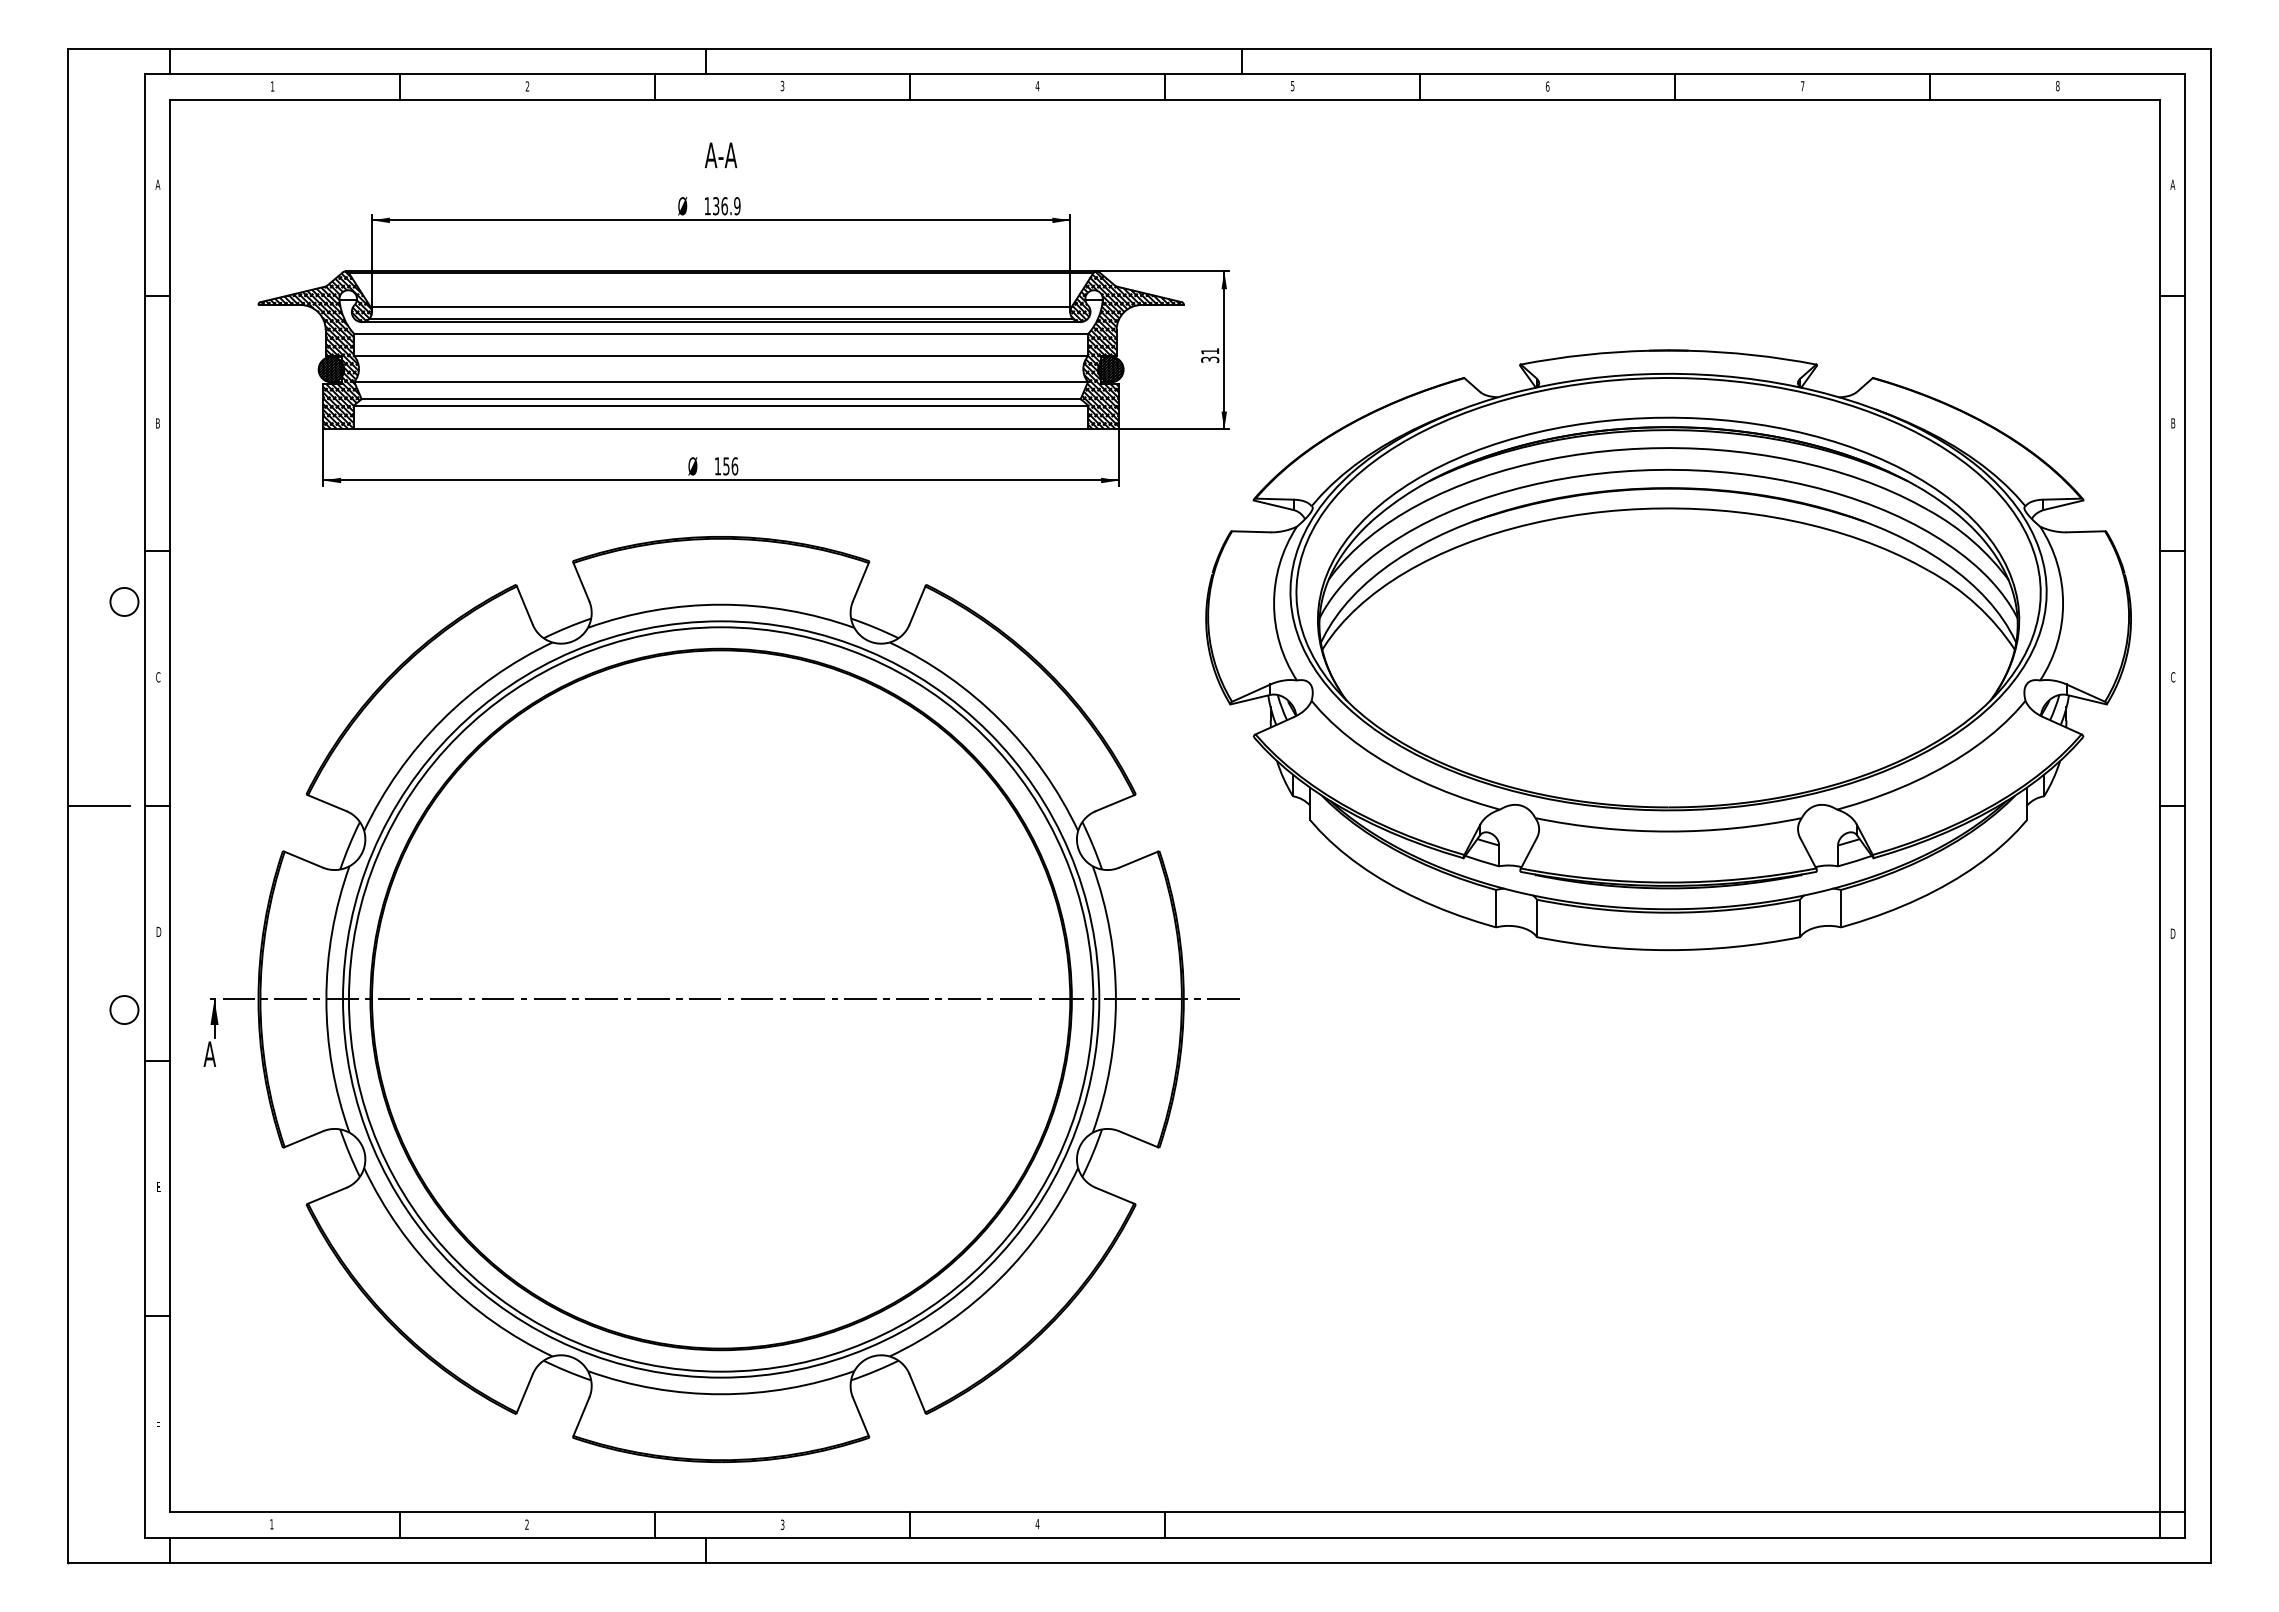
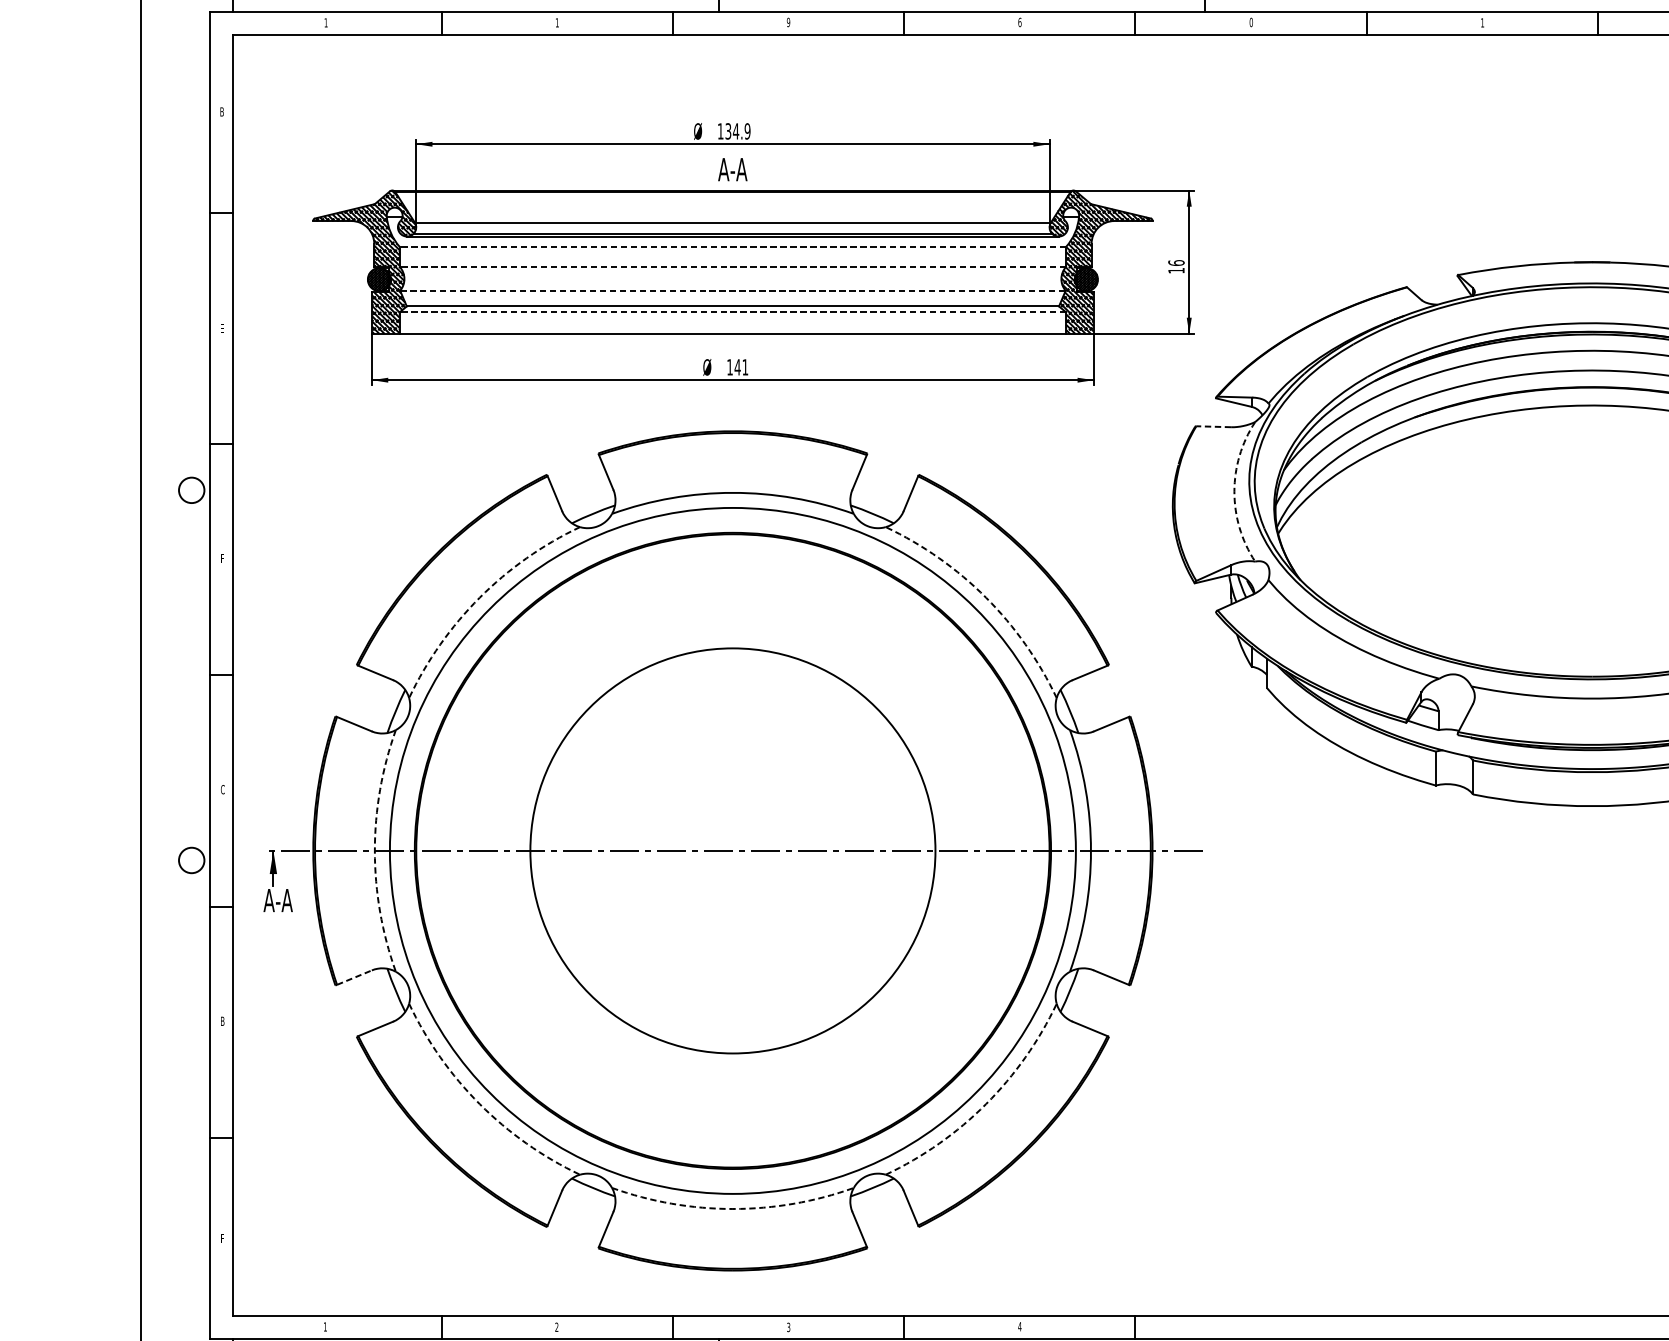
text: (782, 85) -> (788, 21), 3 -> 9
text: (1292, 85) -> (1251, 21), 5 -> 0
text: (527, 86) -> (557, 22), 2 -> 1
text: (1037, 86) -> (1019, 22), 4 -> 6
text: (1547, 86) -> (1482, 22), 6 -> 1
text: (720, 155) -> (732, 169), moved
text: (157, 184) -> (221, 111), A -> B
text: (724, 206) -> (735, 131), 136.9 -> 134.9
line: (720, 333) -> (732, 246), solid -> dashed
line: (720, 355) -> (732, 266), solid -> dashed
text: (1210, 355) -> (1176, 266), 31 -> 16
line: (721, 381) -> (733, 290), solid -> dashed
line: (720, 405) -> (732, 312), solid -> dashed
text: (157, 423) -> (221, 328), B -> E
text: (730, 466) -> (741, 367), 156 -> 141
line: (1250, 531) -> (1213, 426), solid -> dashed
arc: (1274, 603) -> (1234, 491), solid -> dashed
text: (158, 677) -> (222, 558), C -> F
arc: (442, 720) -> (480, 597), solid -> dashed
arc: (1000, 720) -> (986, 597), solid -> dashed
line: (98, 806) -> (168, 675), removed
text: (158, 931) -> (222, 789), D -> C
arc: (326, 999) -> (374, 850), solid -> dashed
circle: (720, 999) -> (732, 850), size x0.6
text: (226, 1053) -> (284, 899), A -> A-A
line: (303, 1139) -> (354, 977), solid -> dashed
text: (158, 1187) -> (222, 1021), E -> B
arc: (442, 1278) -> (480, 1103), solid -> dashed
arc: (1000, 1278) -> (986, 1103), solid -> dashed
arc: (721, 1394) -> (733, 1209), solid -> dashed

